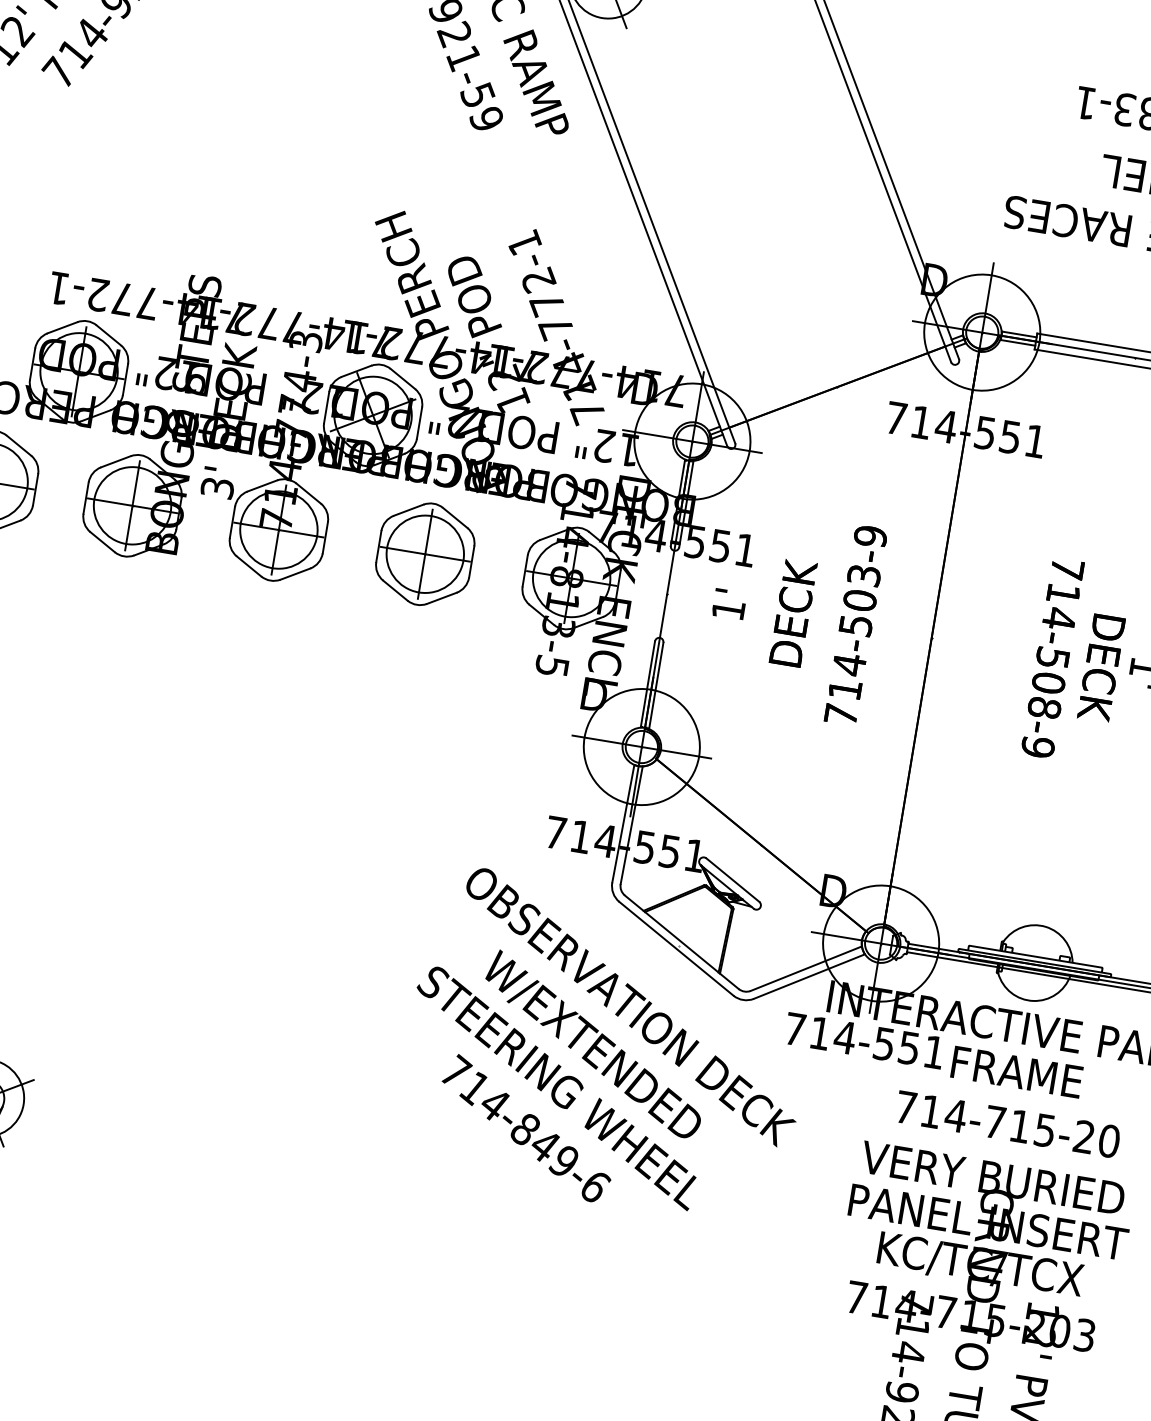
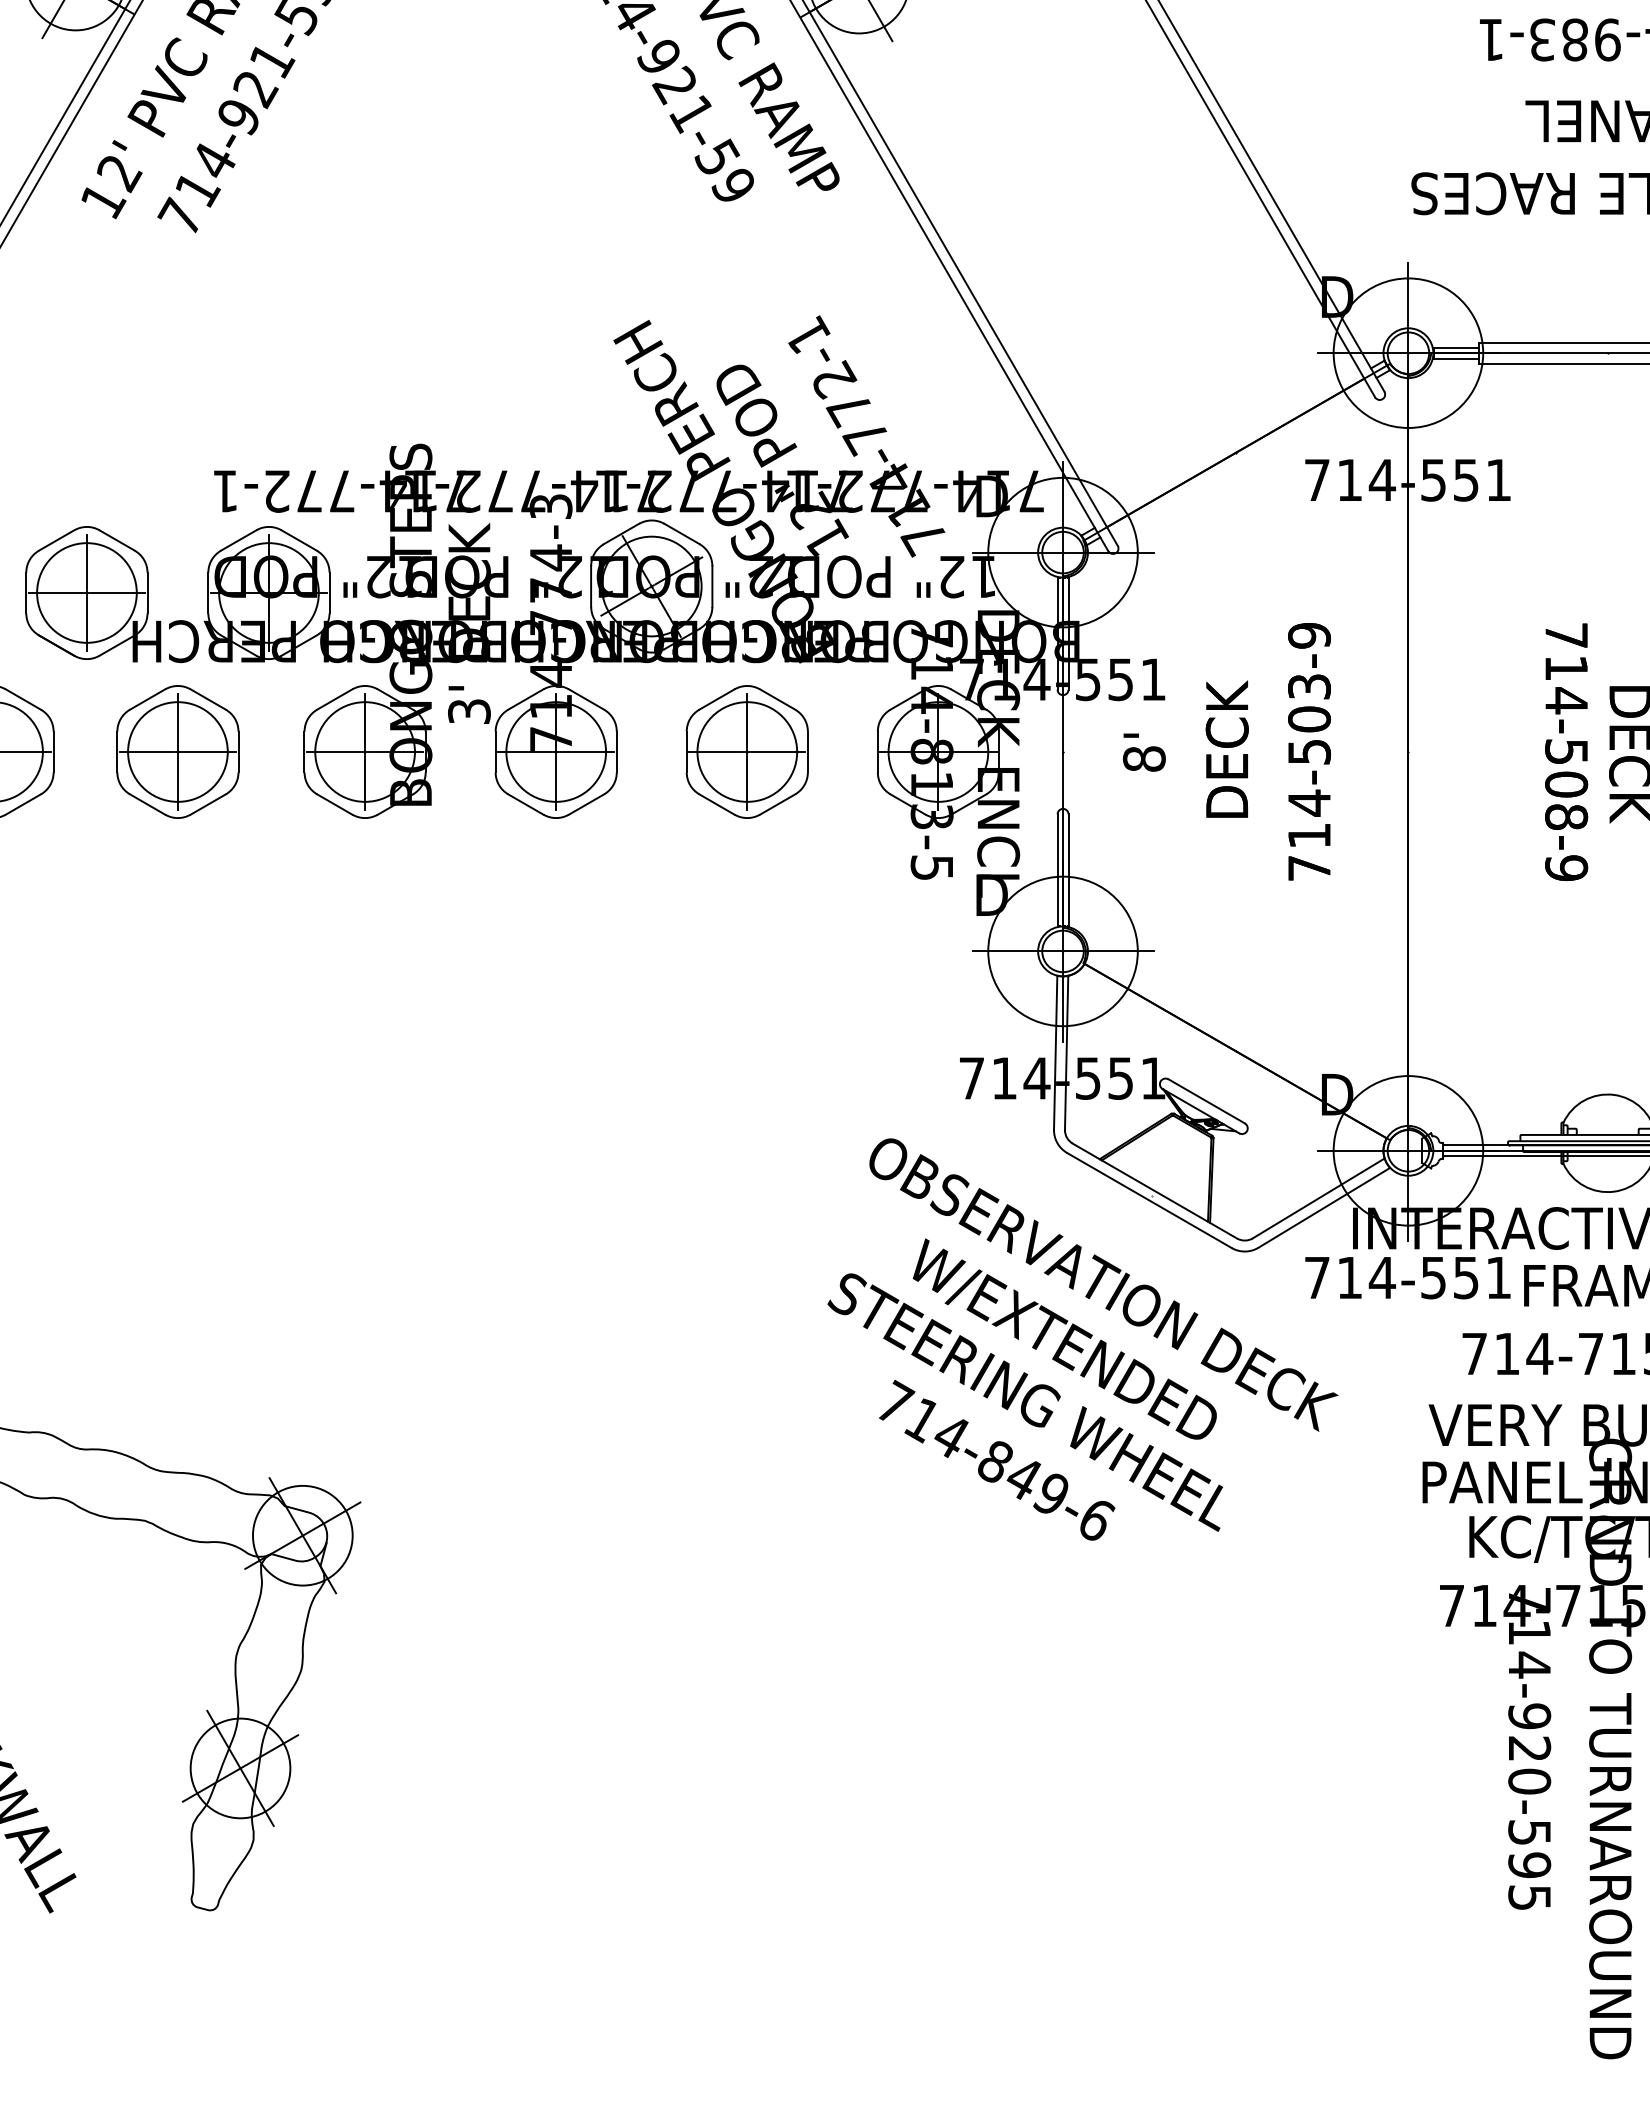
text: (727, 609) -> (1143, 758), 1' -> 8'

